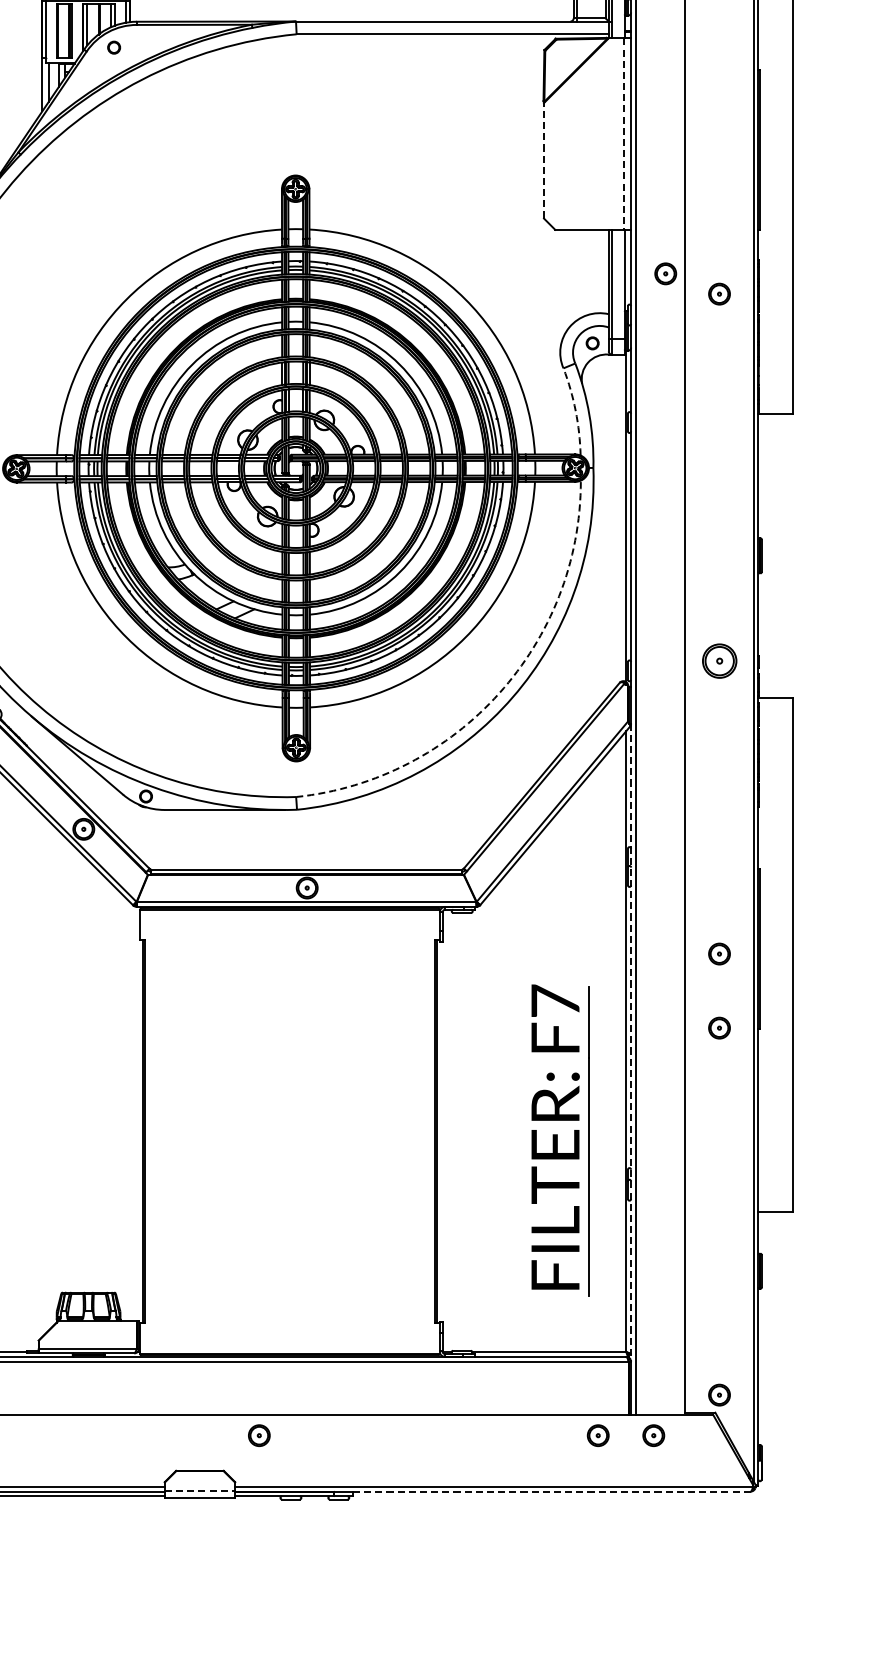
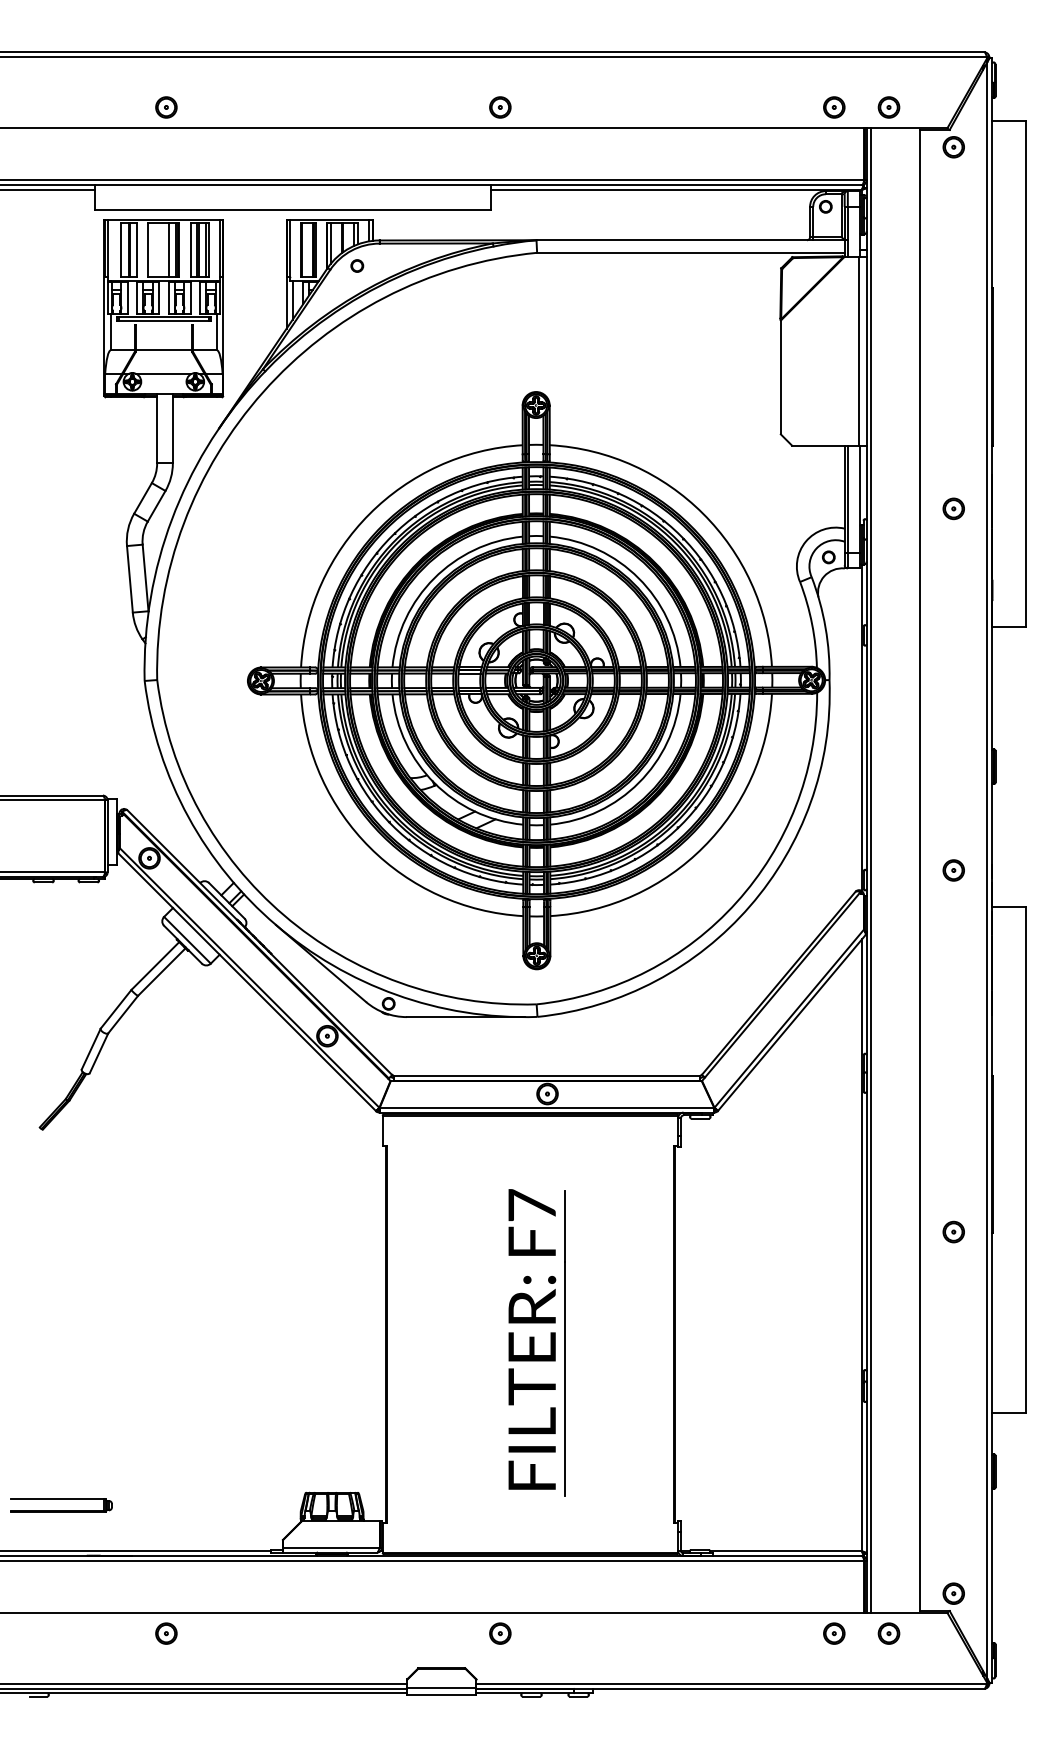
line: (623, 134) -> (859, 351), dashed -> solid
line: (543, 160) -> (780, 377), dashed -> solid
part: (665, 273) -> (900, 488), removed
arc: (576, 411) -> (812, 624), dashed -> solid
part: (719, 661) -> (953, 870), size x0.62
arc: (498, 693) -> (736, 902), dashed -> solid
part: (719, 953) -> (953, 1158), removed
line: (630, 1042) -> (866, 1246), dashed -> solid
part: (559, 1140) -> (536, 1342), moved
line: (199, 1491) -> (441, 1688), dashed -> solid
line: (551, 1491) -> (788, 1688), dashed -> solid

